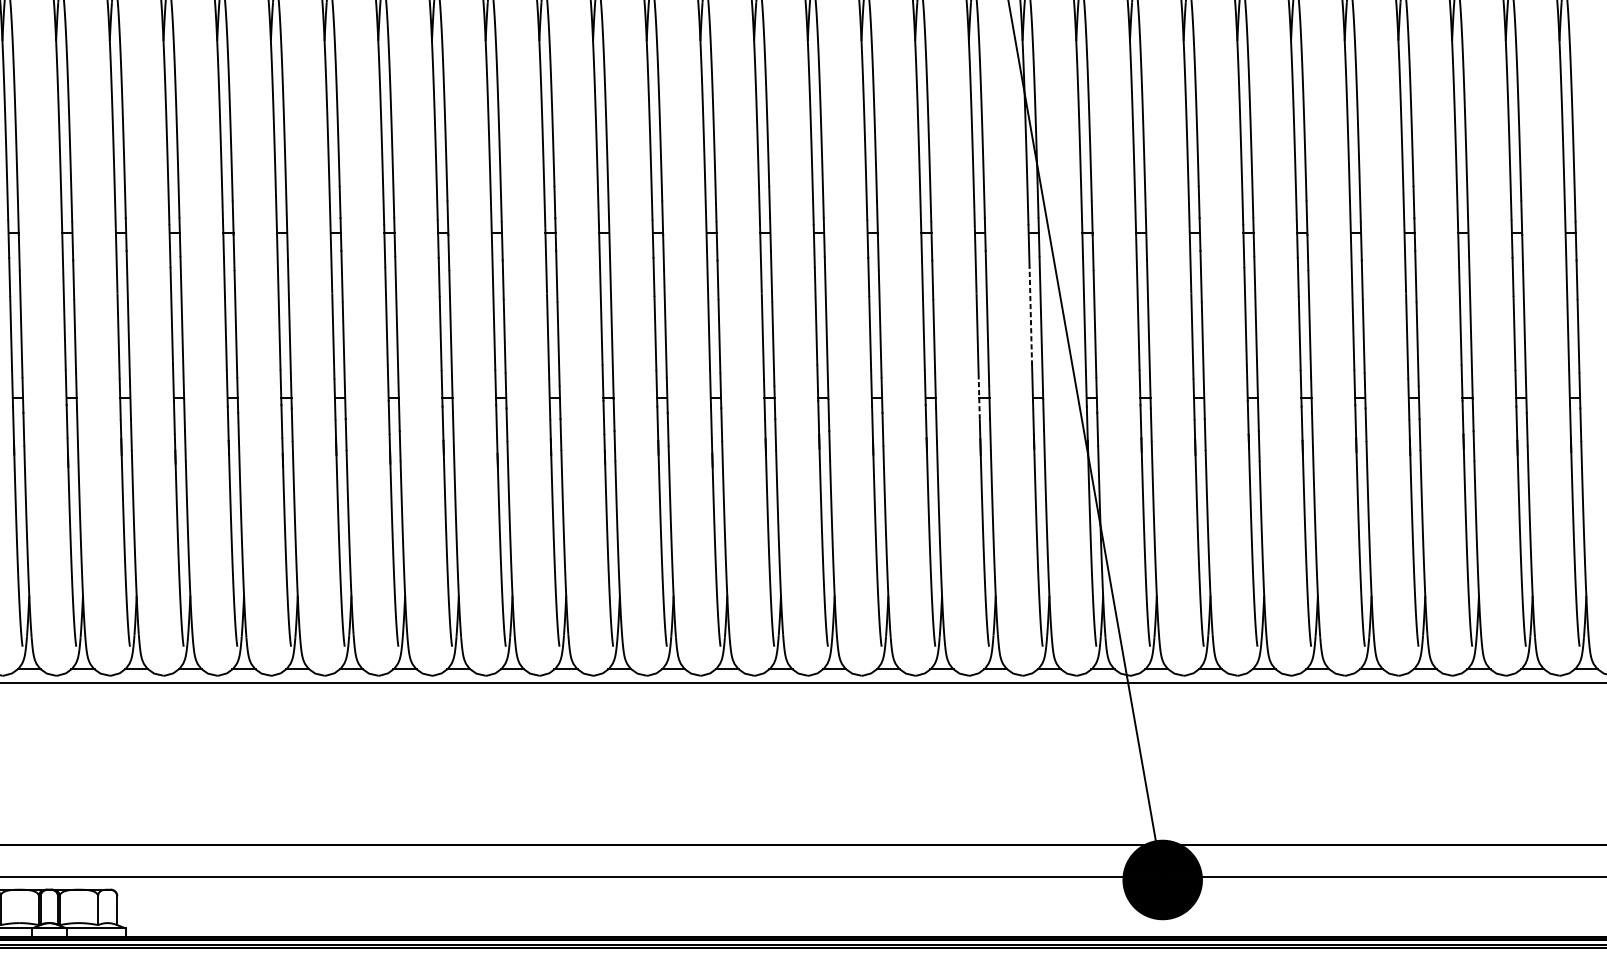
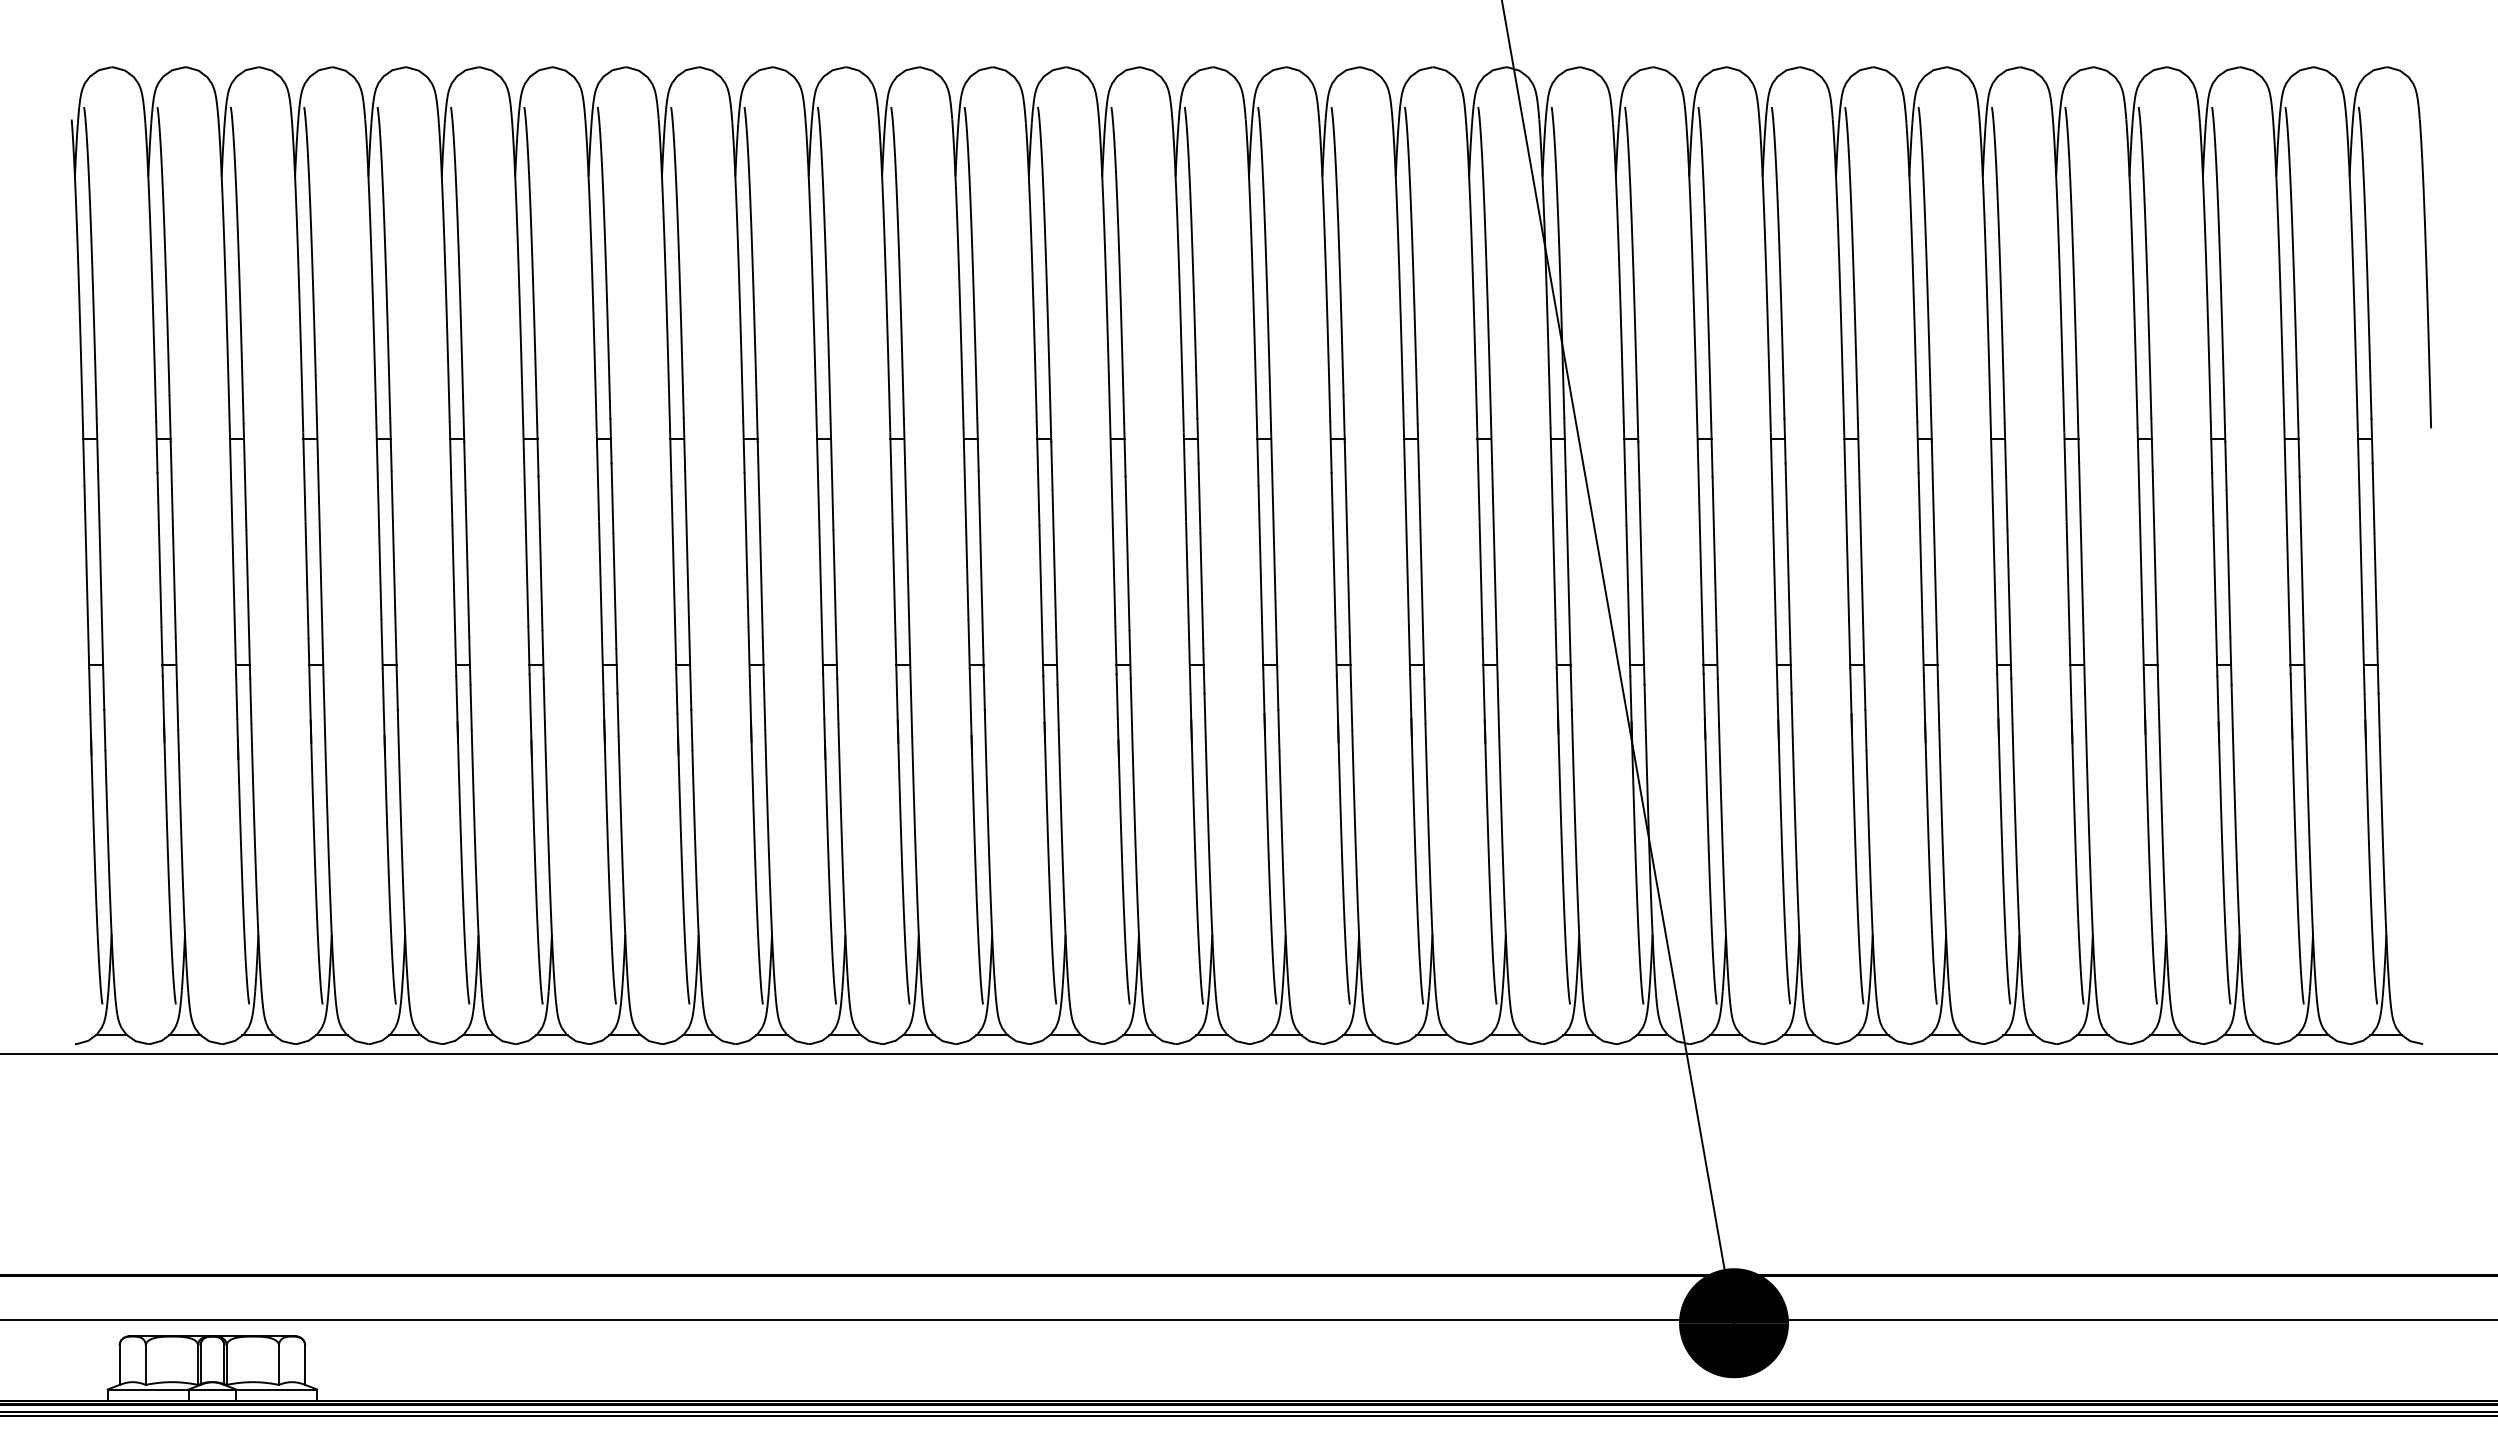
line: (1030, 316) -> (1553, 552), dashed -> solid
line: (979, 398) -> (1483, 665), dashed -> solid

